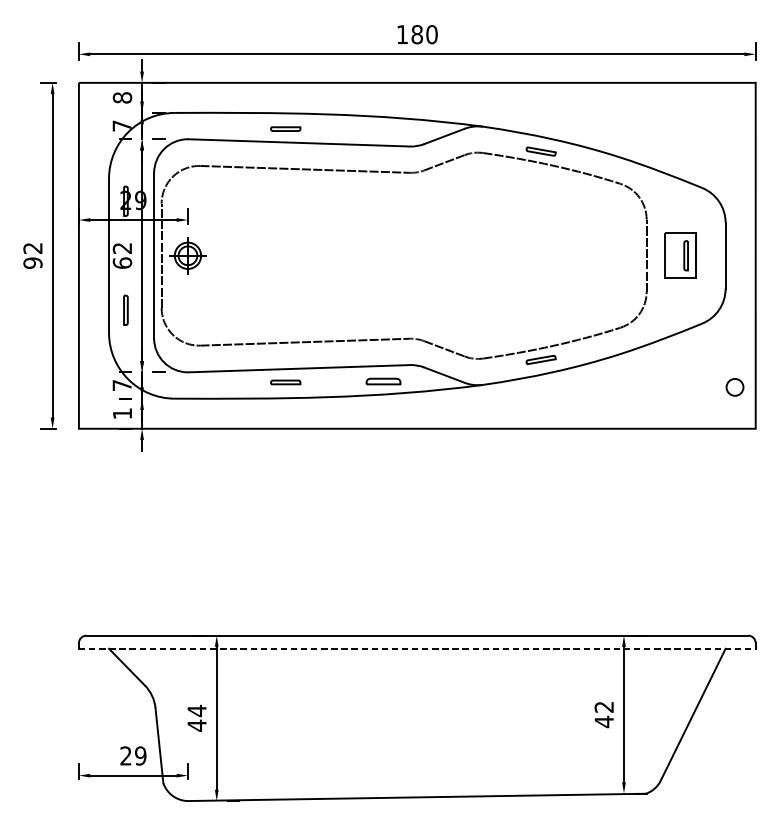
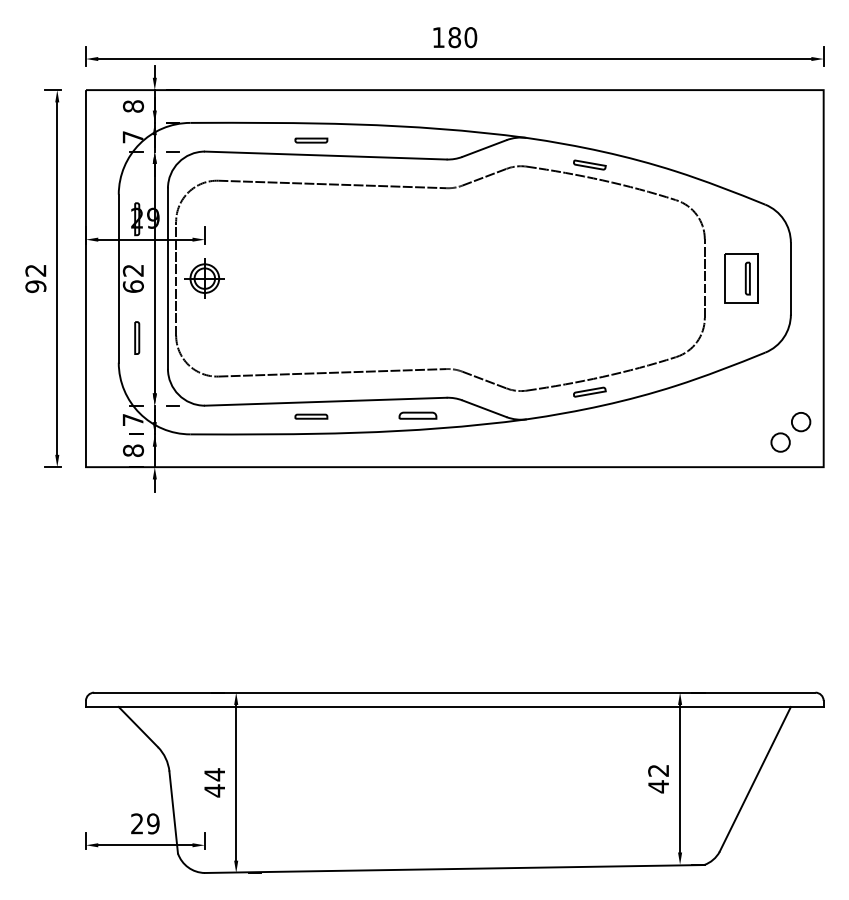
circle: (716, 406) -> (780, 442), added
text: (122, 413) -> (133, 450), 1 -> 8
line: (417, 649) -> (454, 707), dashed -> solid

